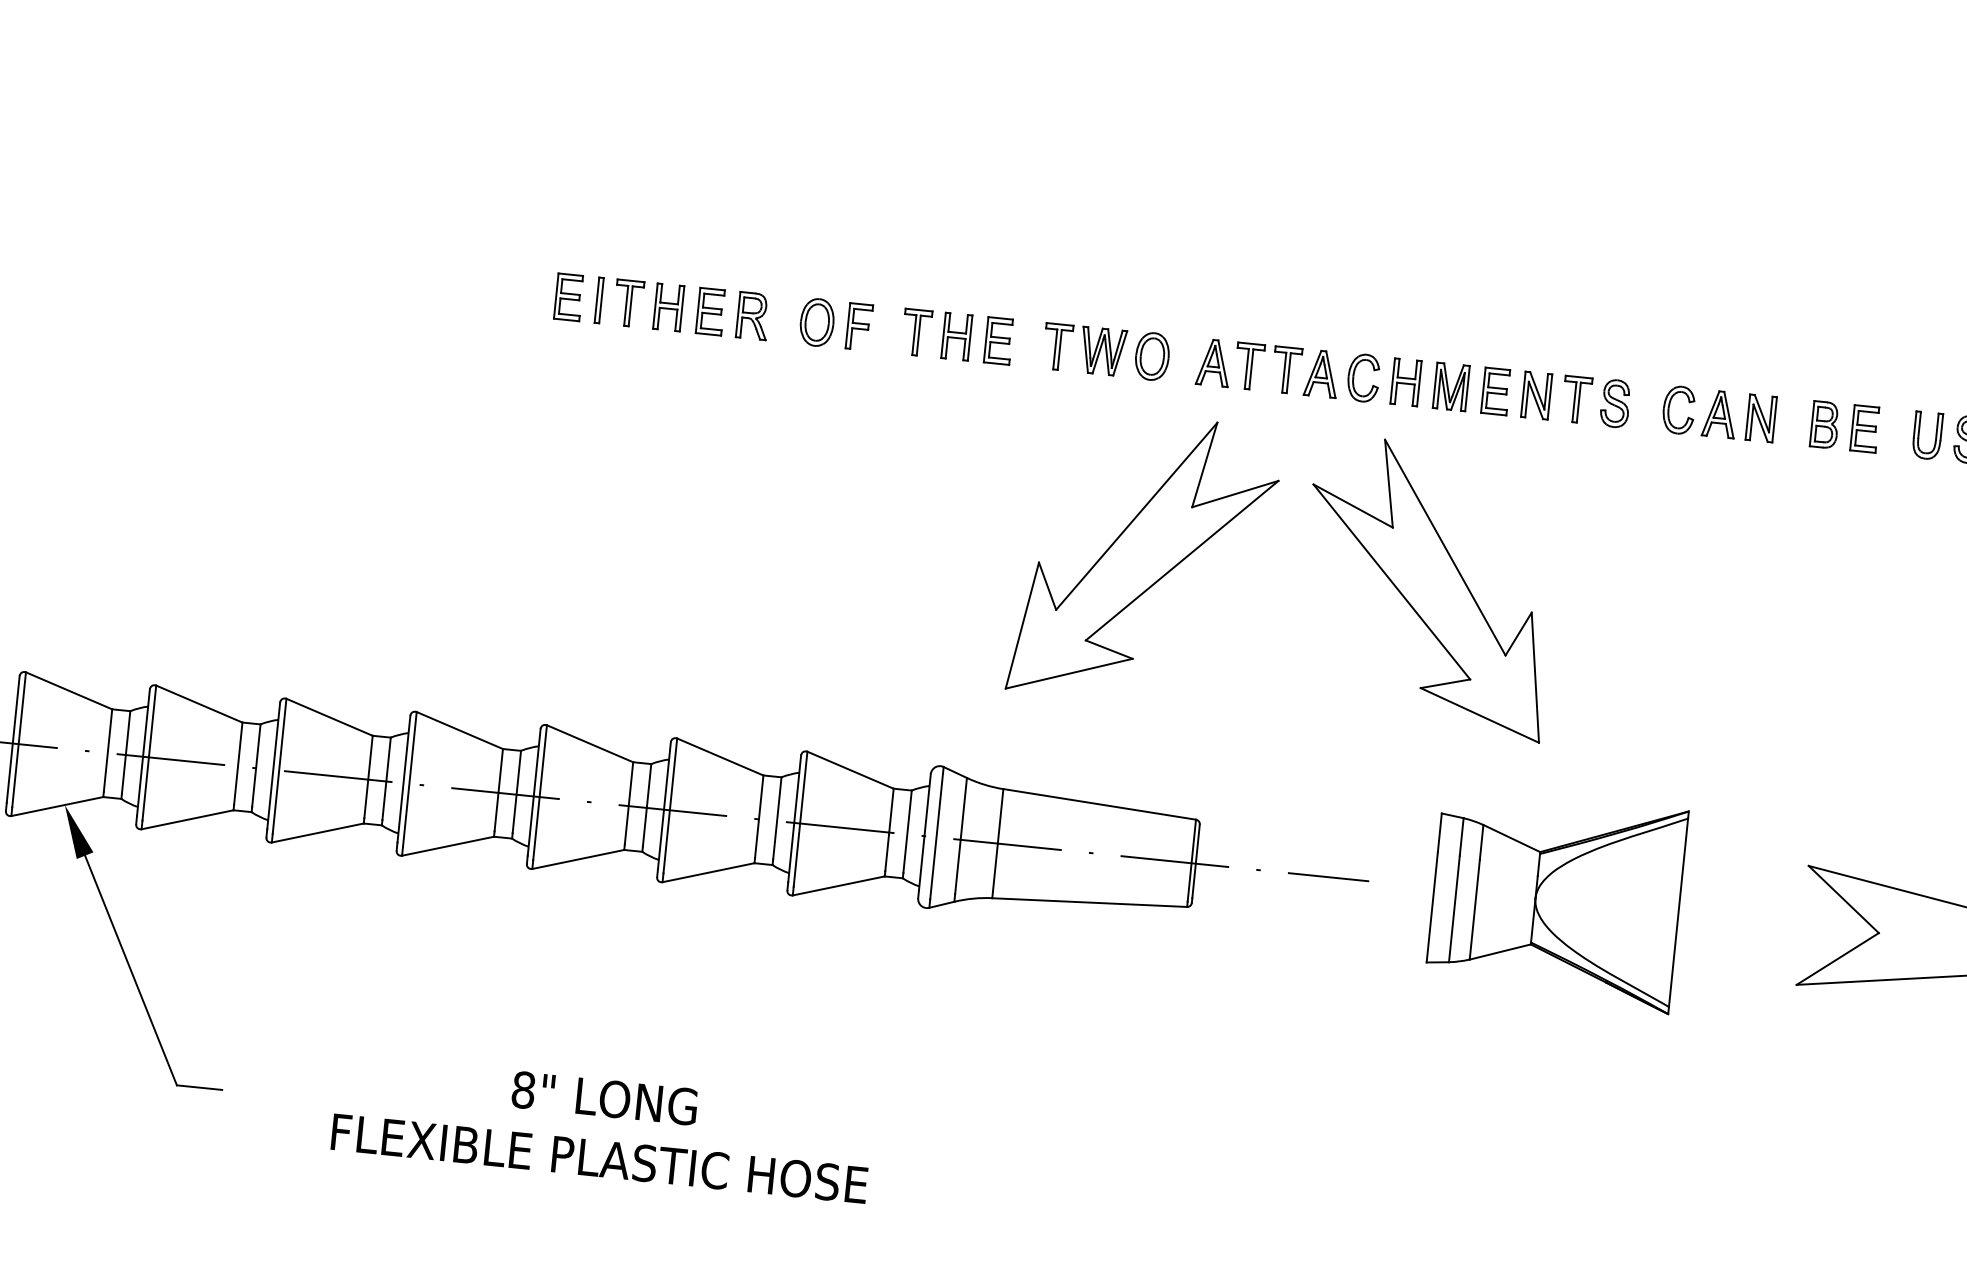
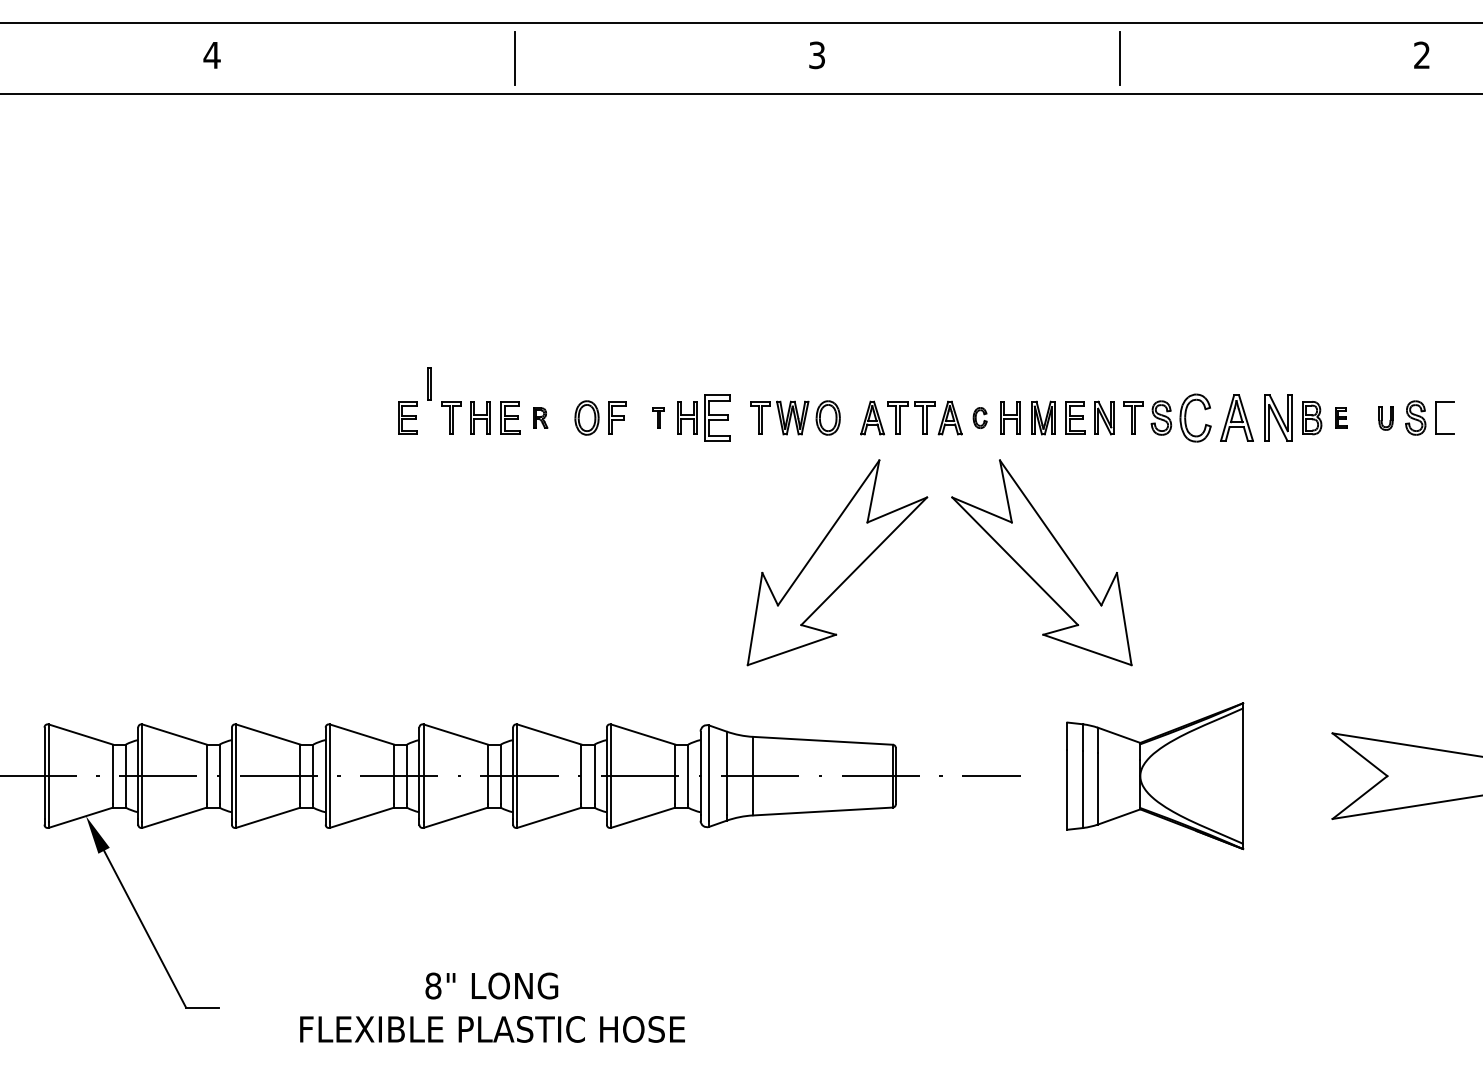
line: (598, 299) -> (428, 383), moved
part: (752, 315) -> (540, 417), size x0.6
part: (916, 331) -> (658, 417), size x0.6
part: (998, 340) -> (717, 417), size x1.4
part: (1362, 377) -> (979, 417), size x0.6
part: (1718, 413) -> (1235, 417), size x1.4
part: (1864, 428) -> (1340, 417), size x0.6
part: (1926, 435) -> (1385, 418), size x0.7

